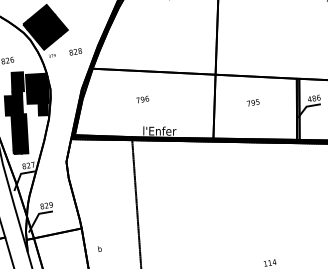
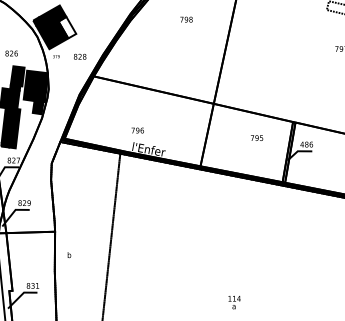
fill: (58, 25) -> (67, 27), removed
text: (142, 99) -> (137, 130), moved
text: (253, 102) -> (257, 137), moved

